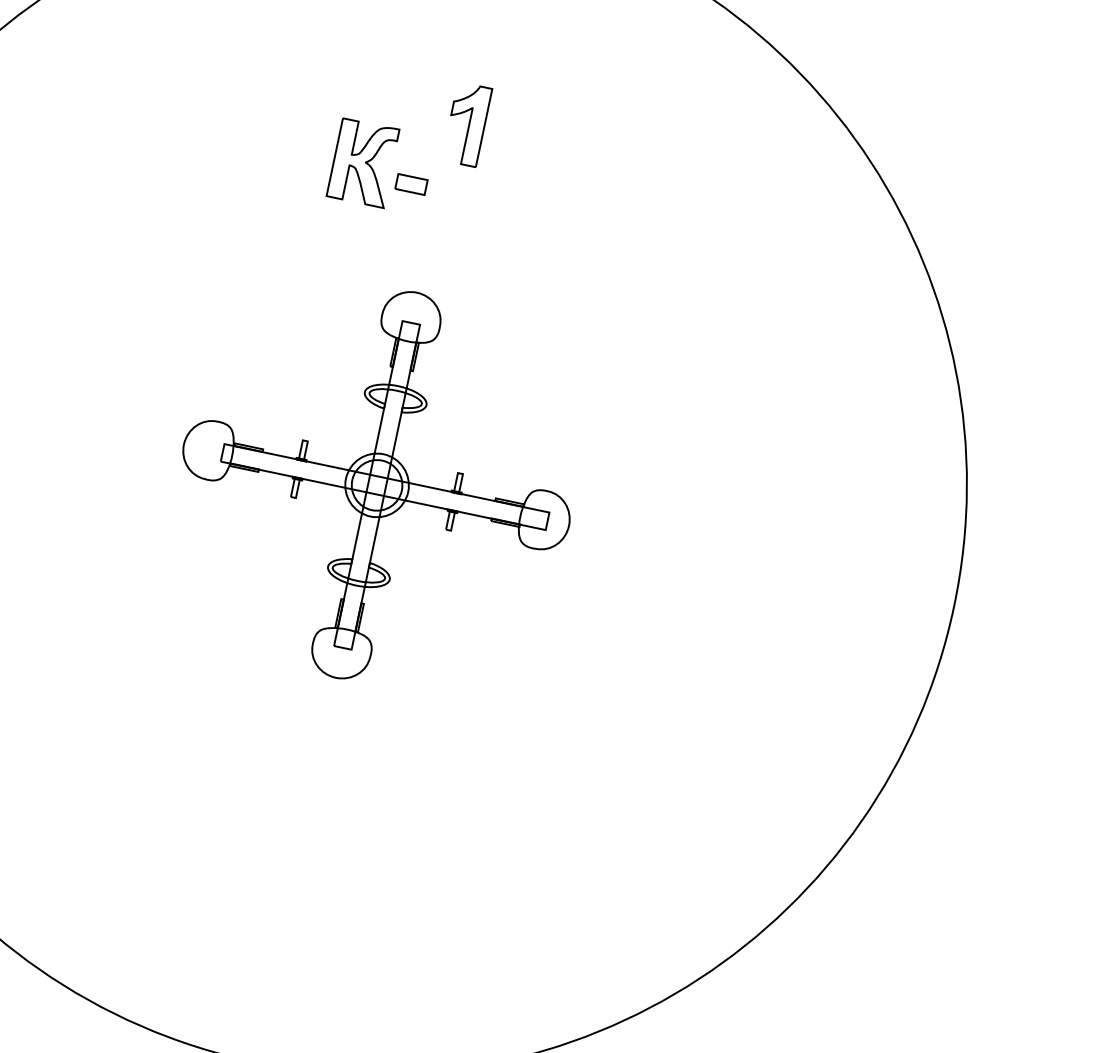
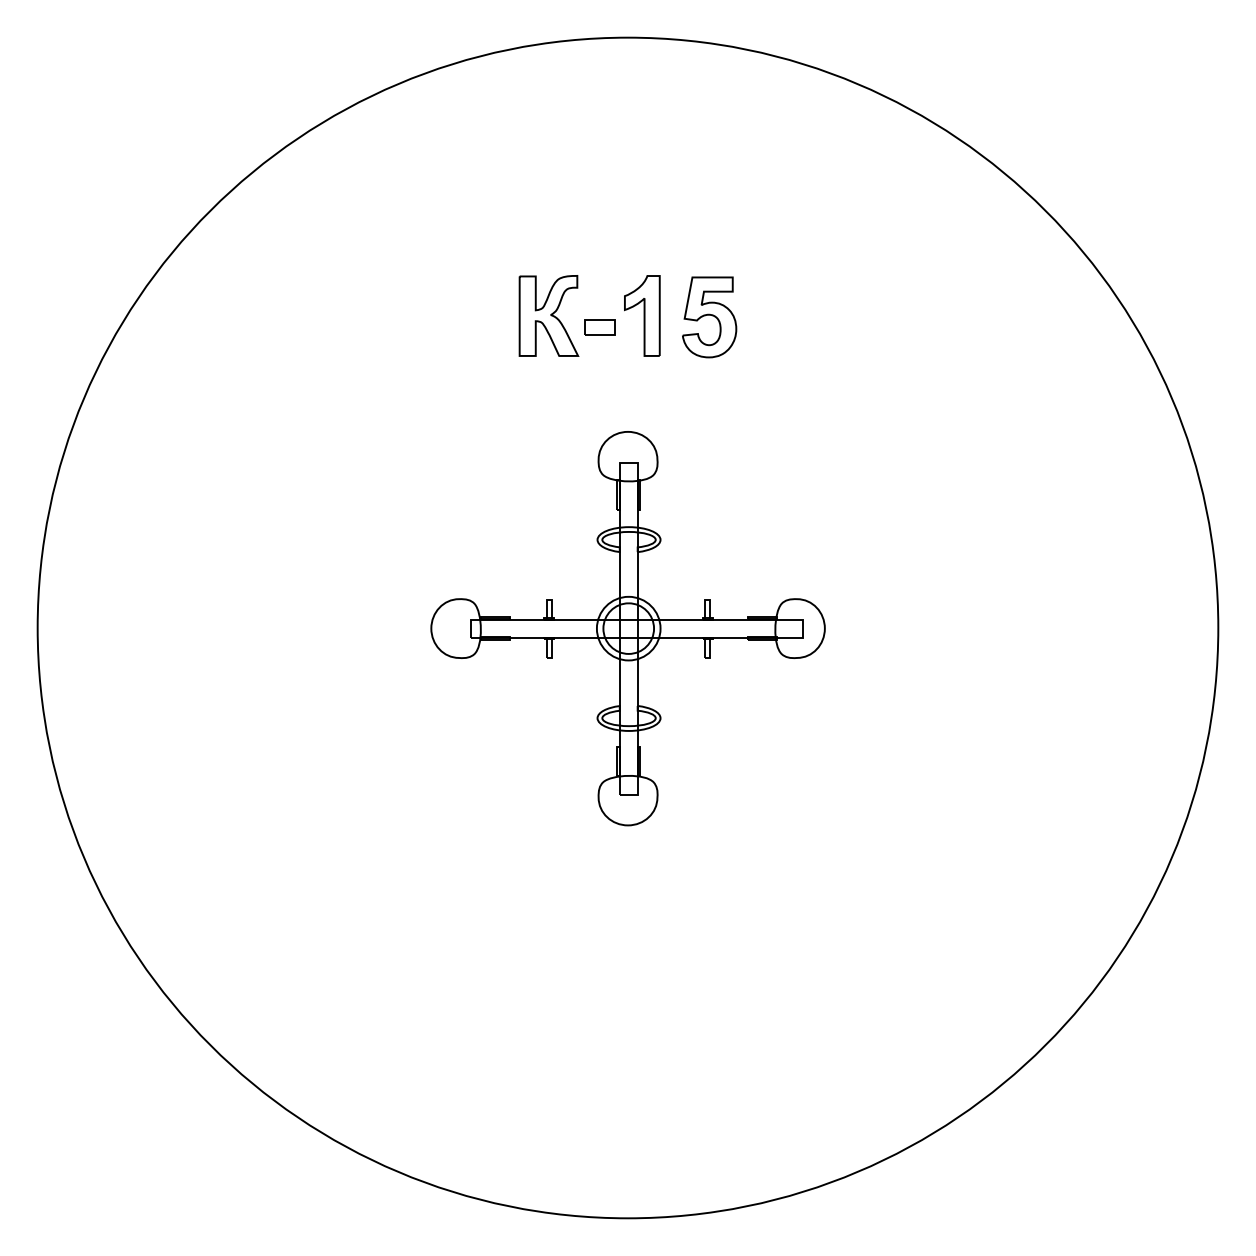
part: (467, 124) -> (642, 315), moved
part: (520, 197) -> (709, 317), added

